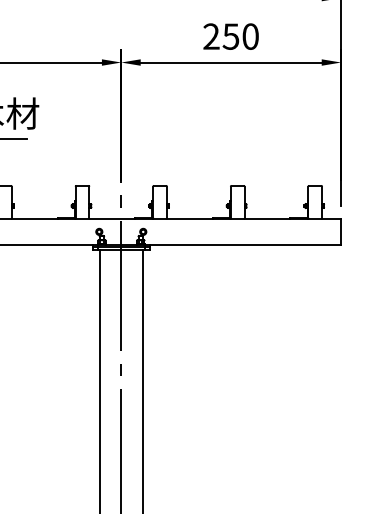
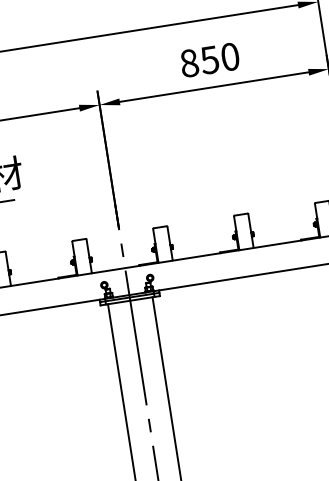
text: (211, 36) -> (189, 63), 250 -> 850

